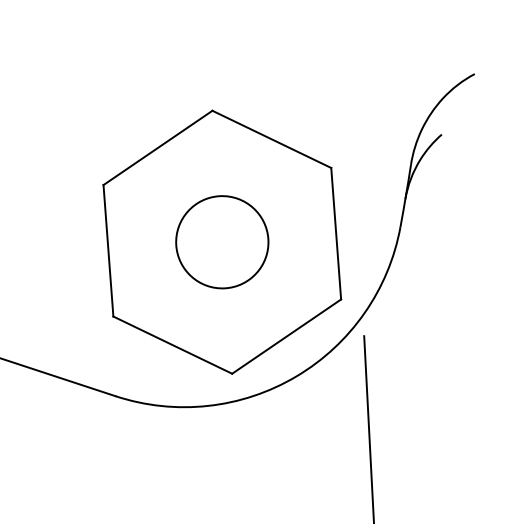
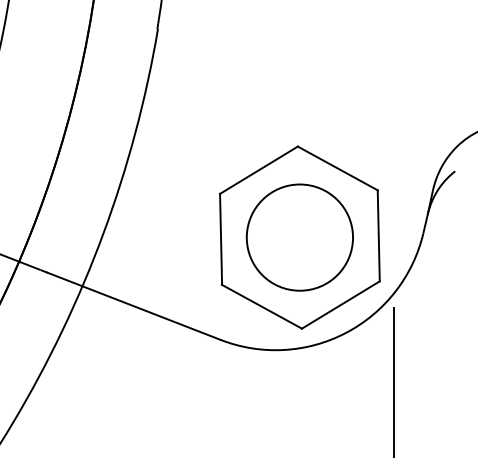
circle: (221, 242) -> (299, 237), size x1.67

